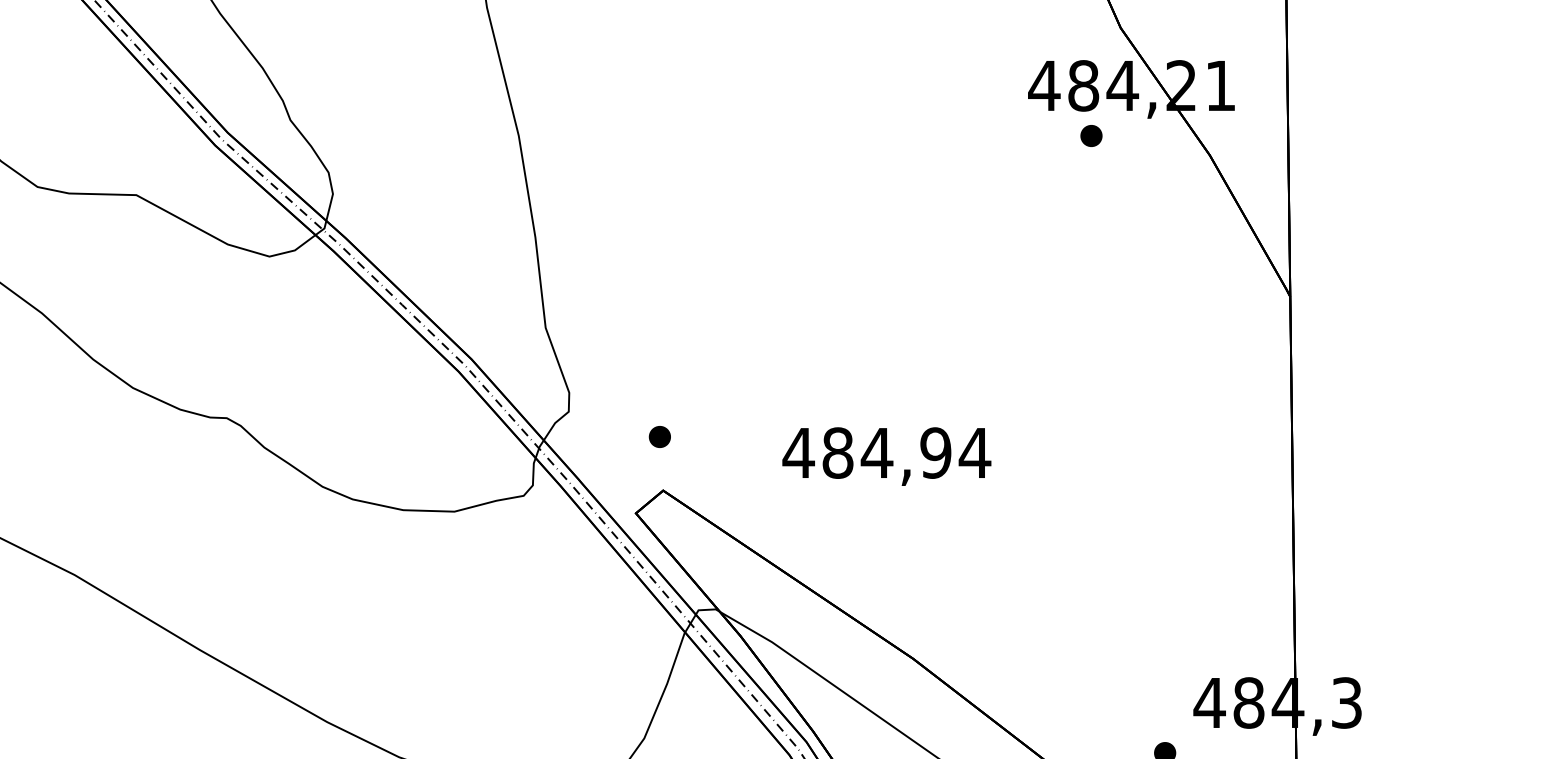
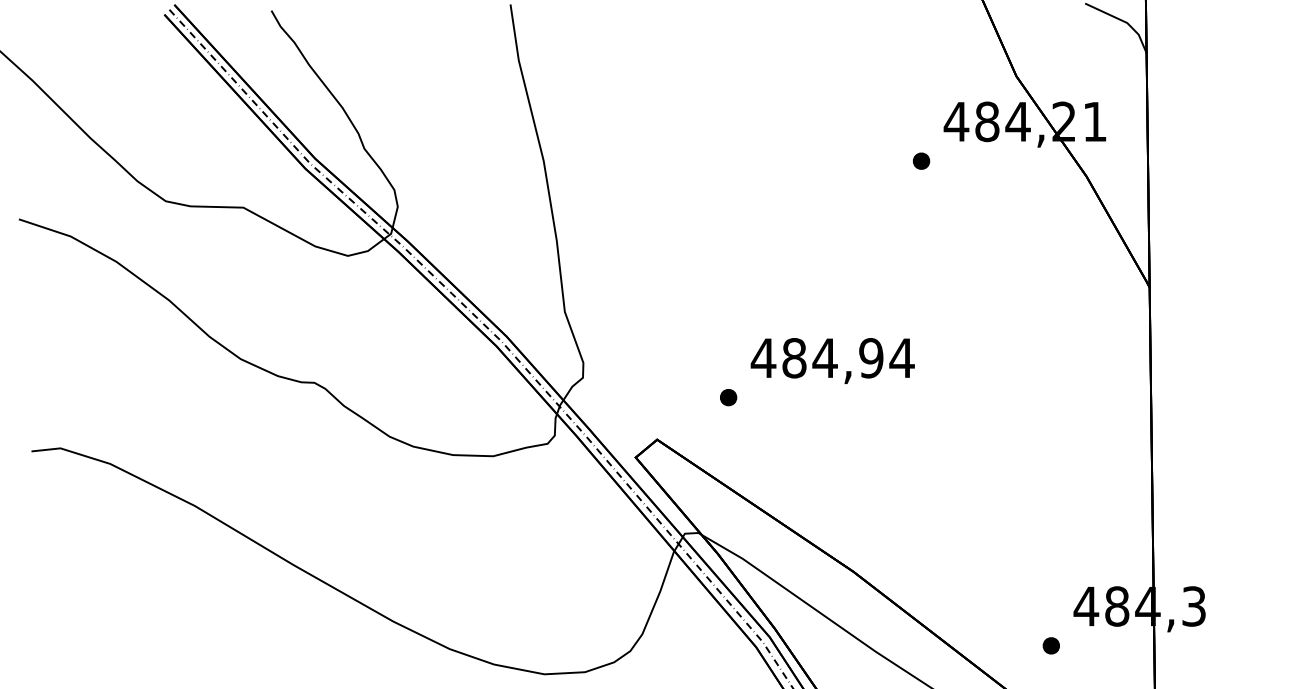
part: (1091, 135) -> (921, 160), moved
part: (659, 436) -> (728, 397), moved
text: (886, 455) -> (832, 360), moved

